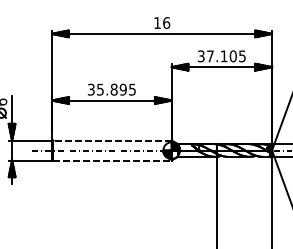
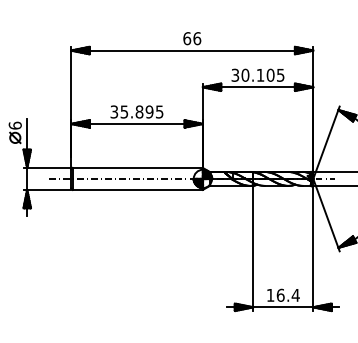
text: (157, 22) -> (187, 38), 16 -> 66
text: (210, 55) -> (245, 74), 37.105 -> 30.105
line: (112, 140) -> (137, 167), dashed -> solid
line: (113, 160) -> (138, 189), dashed -> solid

